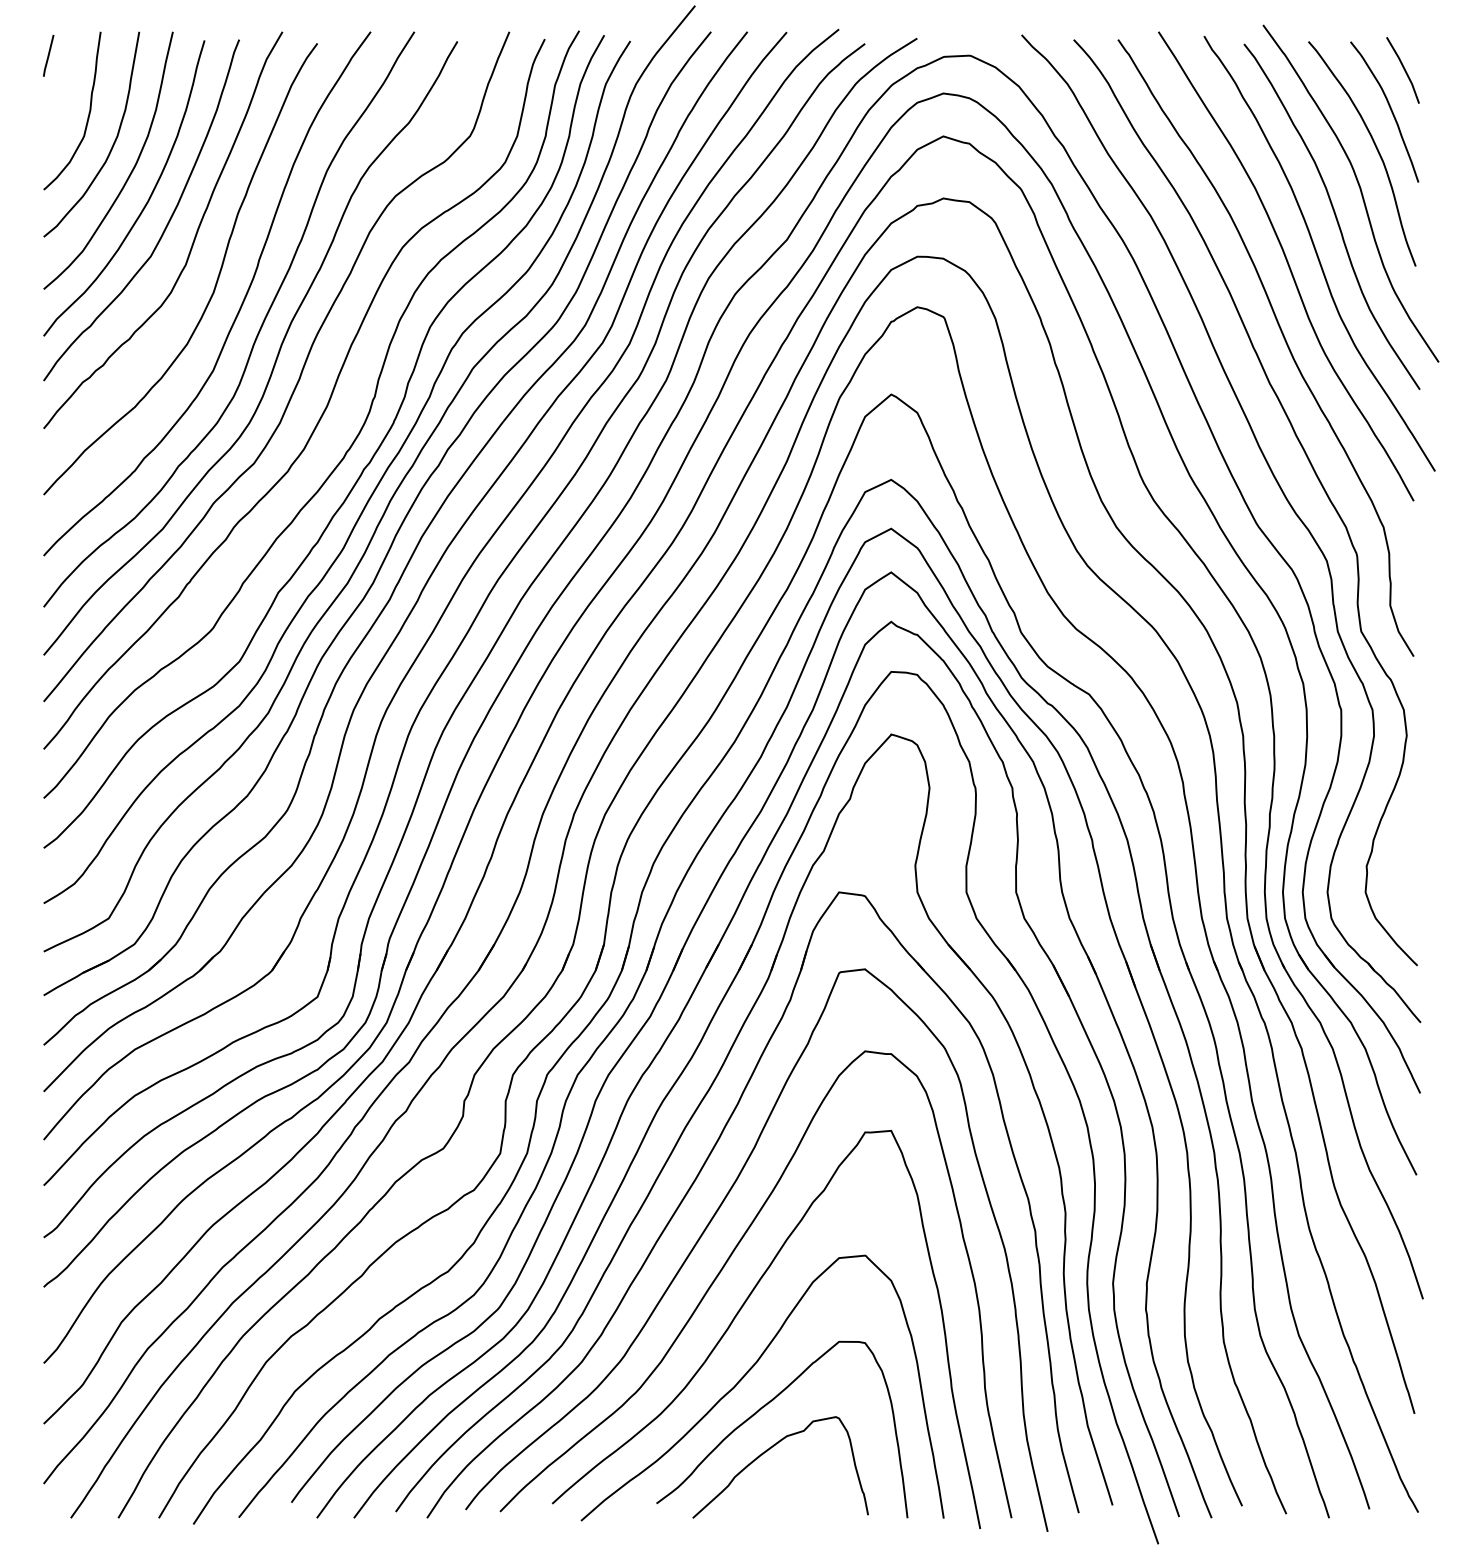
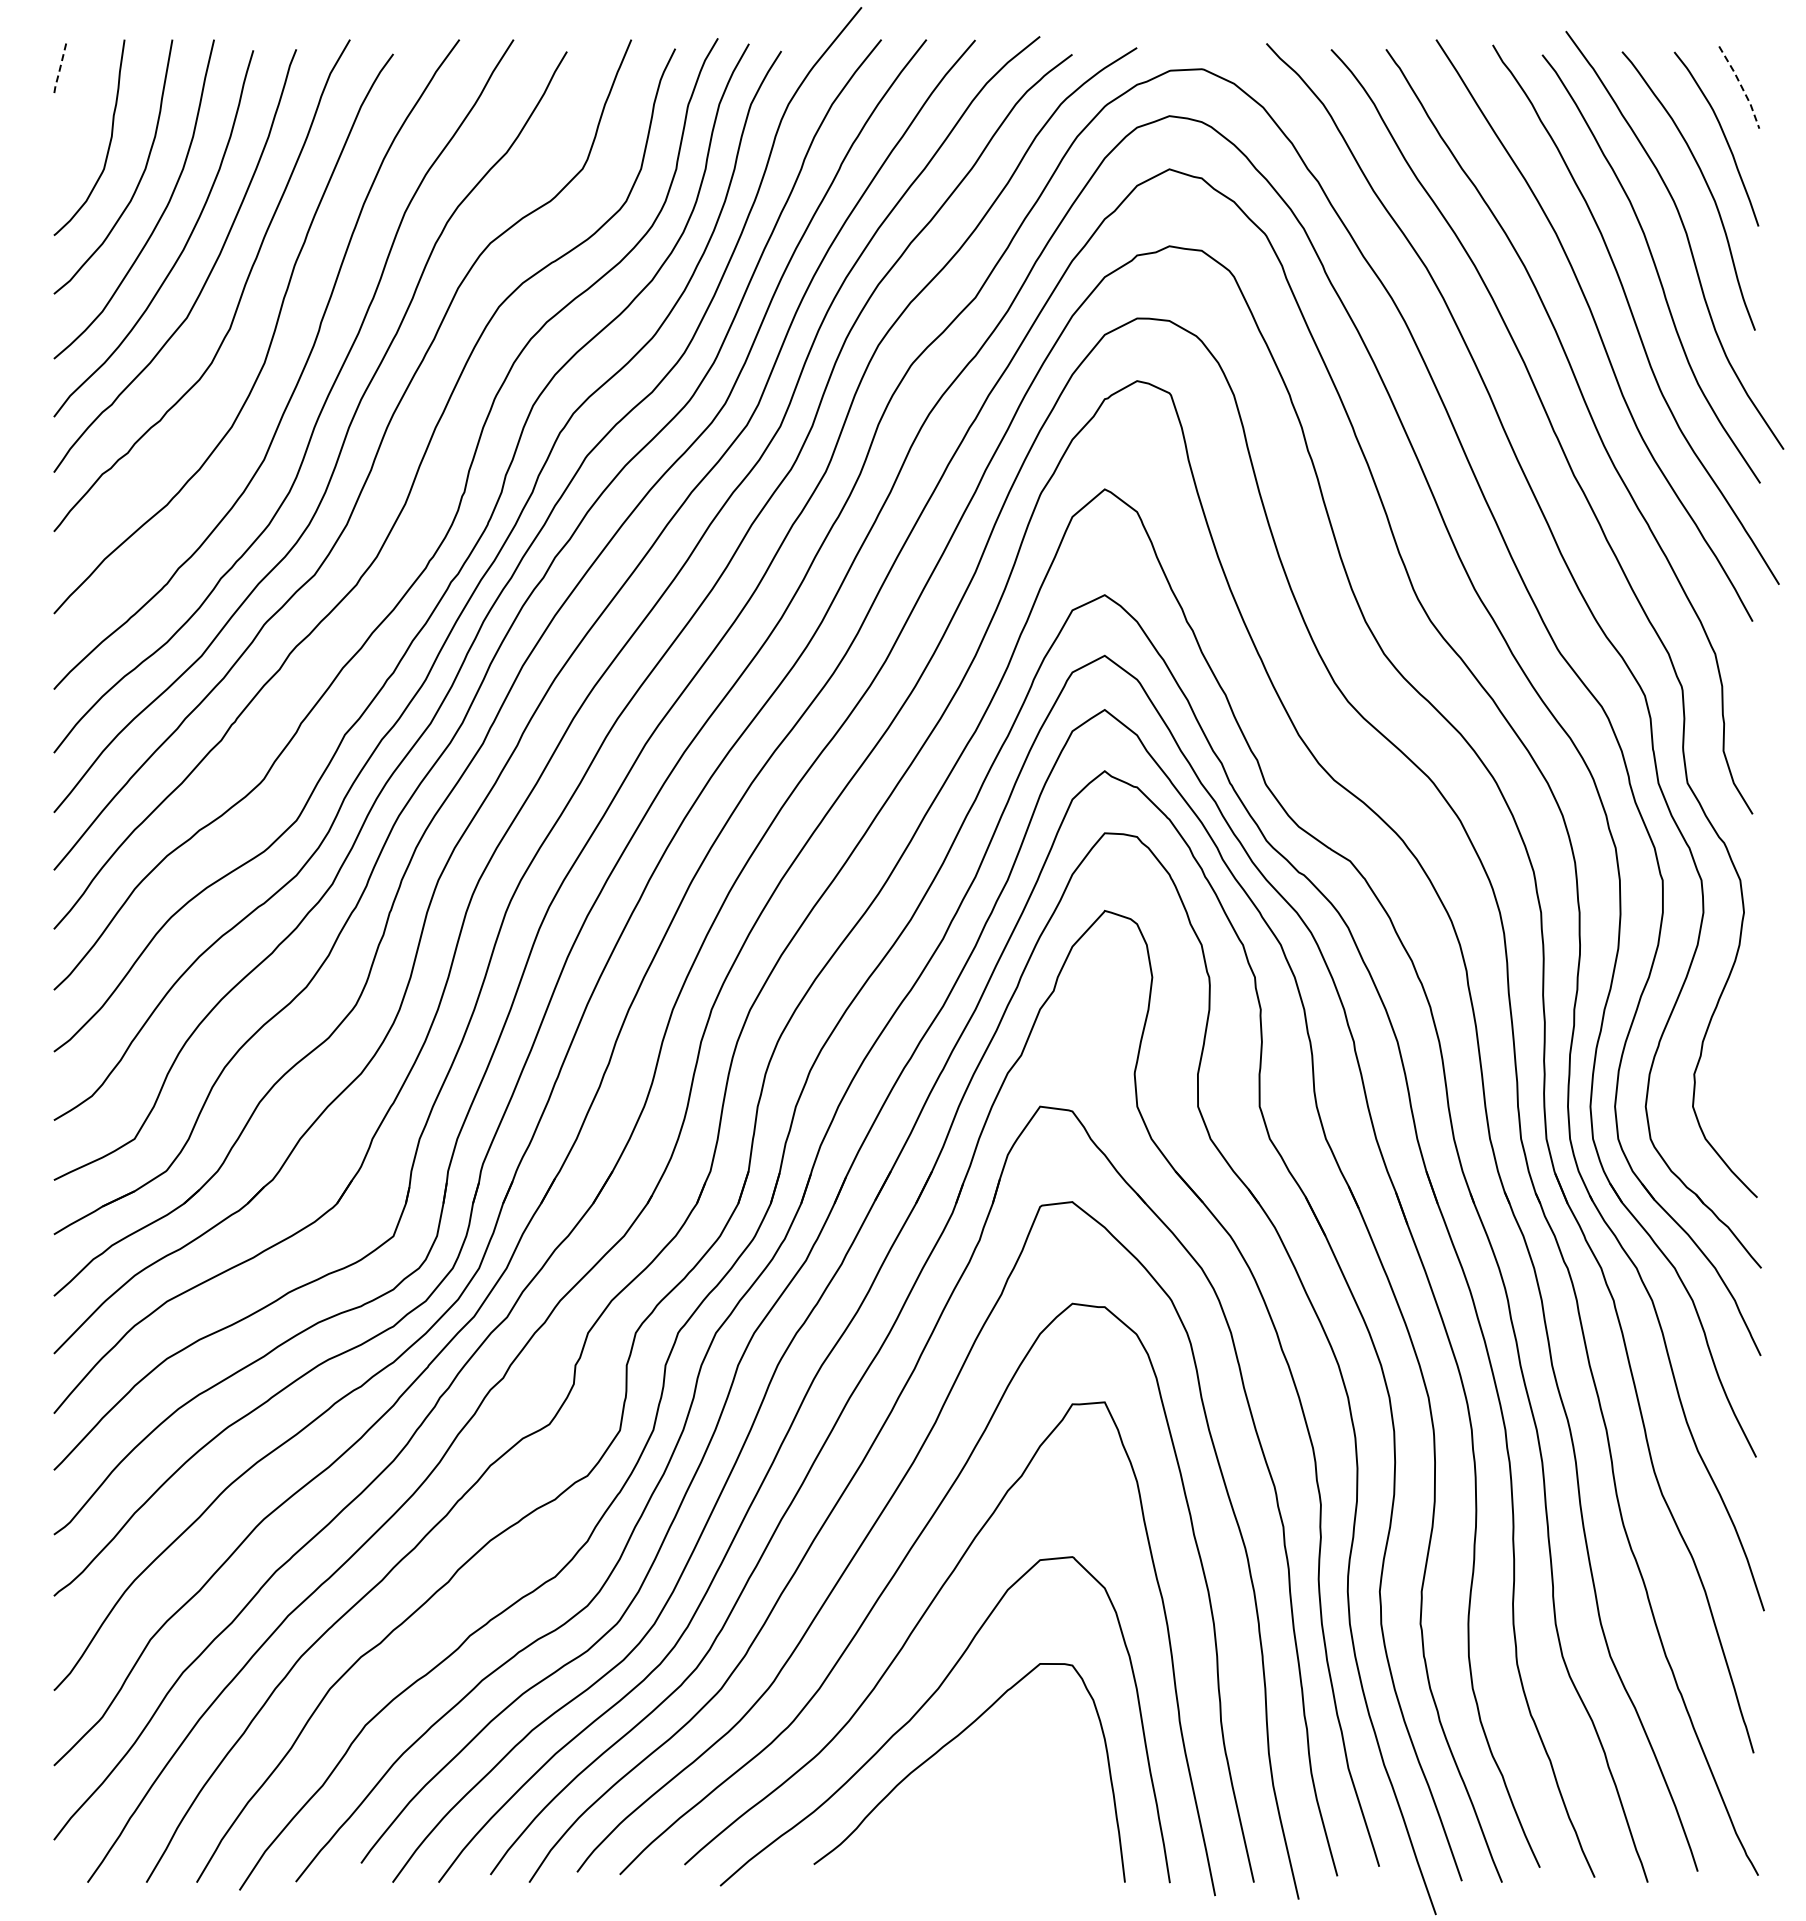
line: (48, 57) -> (59, 71), solid -> dashed
line: (1404, 69) -> (1741, 86), solid -> dashed
curve: (766, 1451) -> (950, 1800), removed

